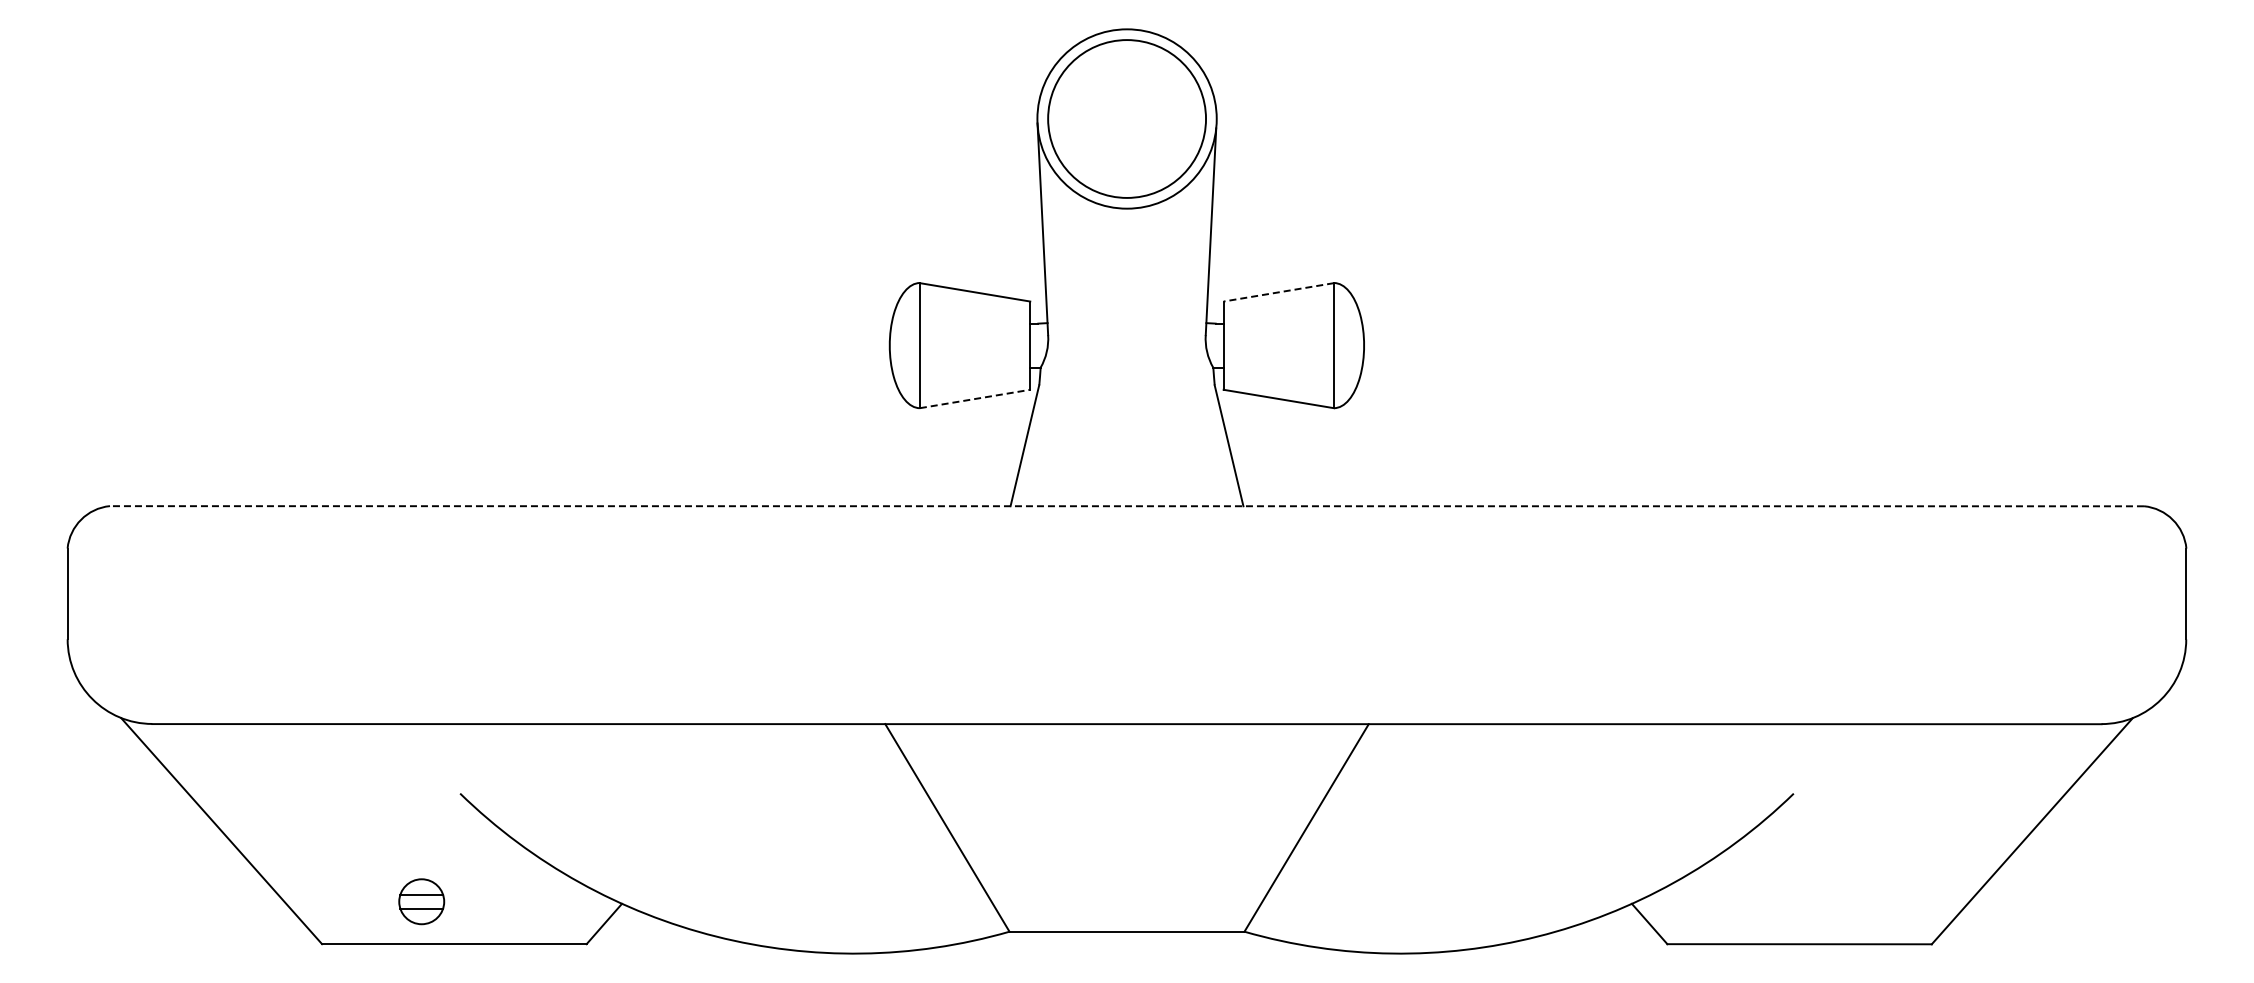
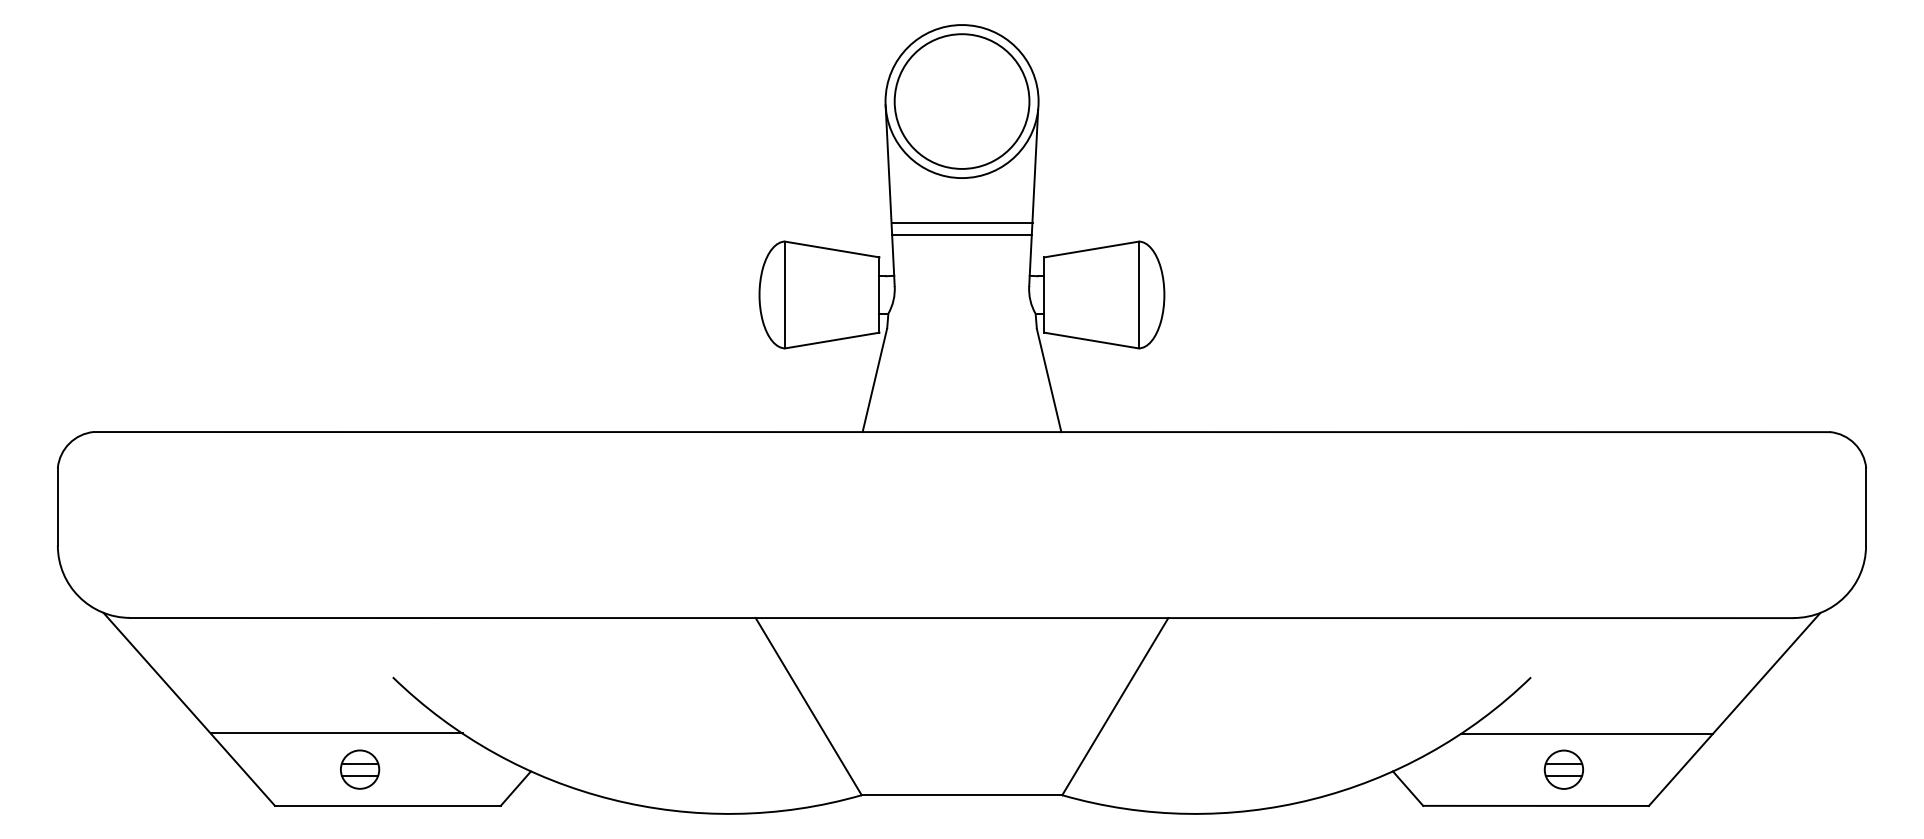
line: (1126, 261) -> (961, 223), added
line: (1126, 275) -> (961, 235), added
line: (1278, 292) -> (1091, 249), dashed -> solid
line: (975, 399) -> (832, 340), dashed -> solid
line: (1126, 506) -> (961, 432), dashed -> solid
line: (394, 859) -> (336, 733), added
line: (1859, 859) -> (1587, 733), added
part: (1831, 901) -> (1563, 769), added

